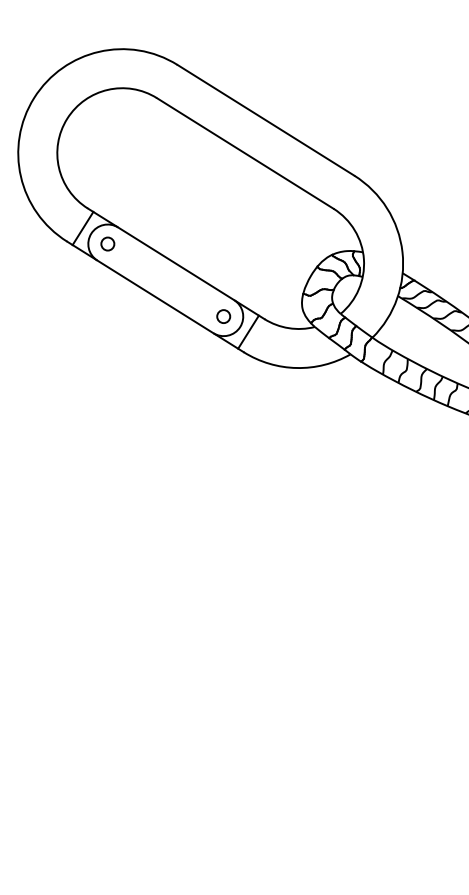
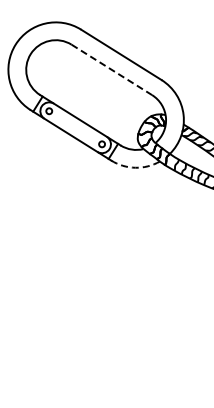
line: (246, 154) -> (112, 70), solid -> dashed
arc: (297, 367) -> (135, 167), solid -> dashed

